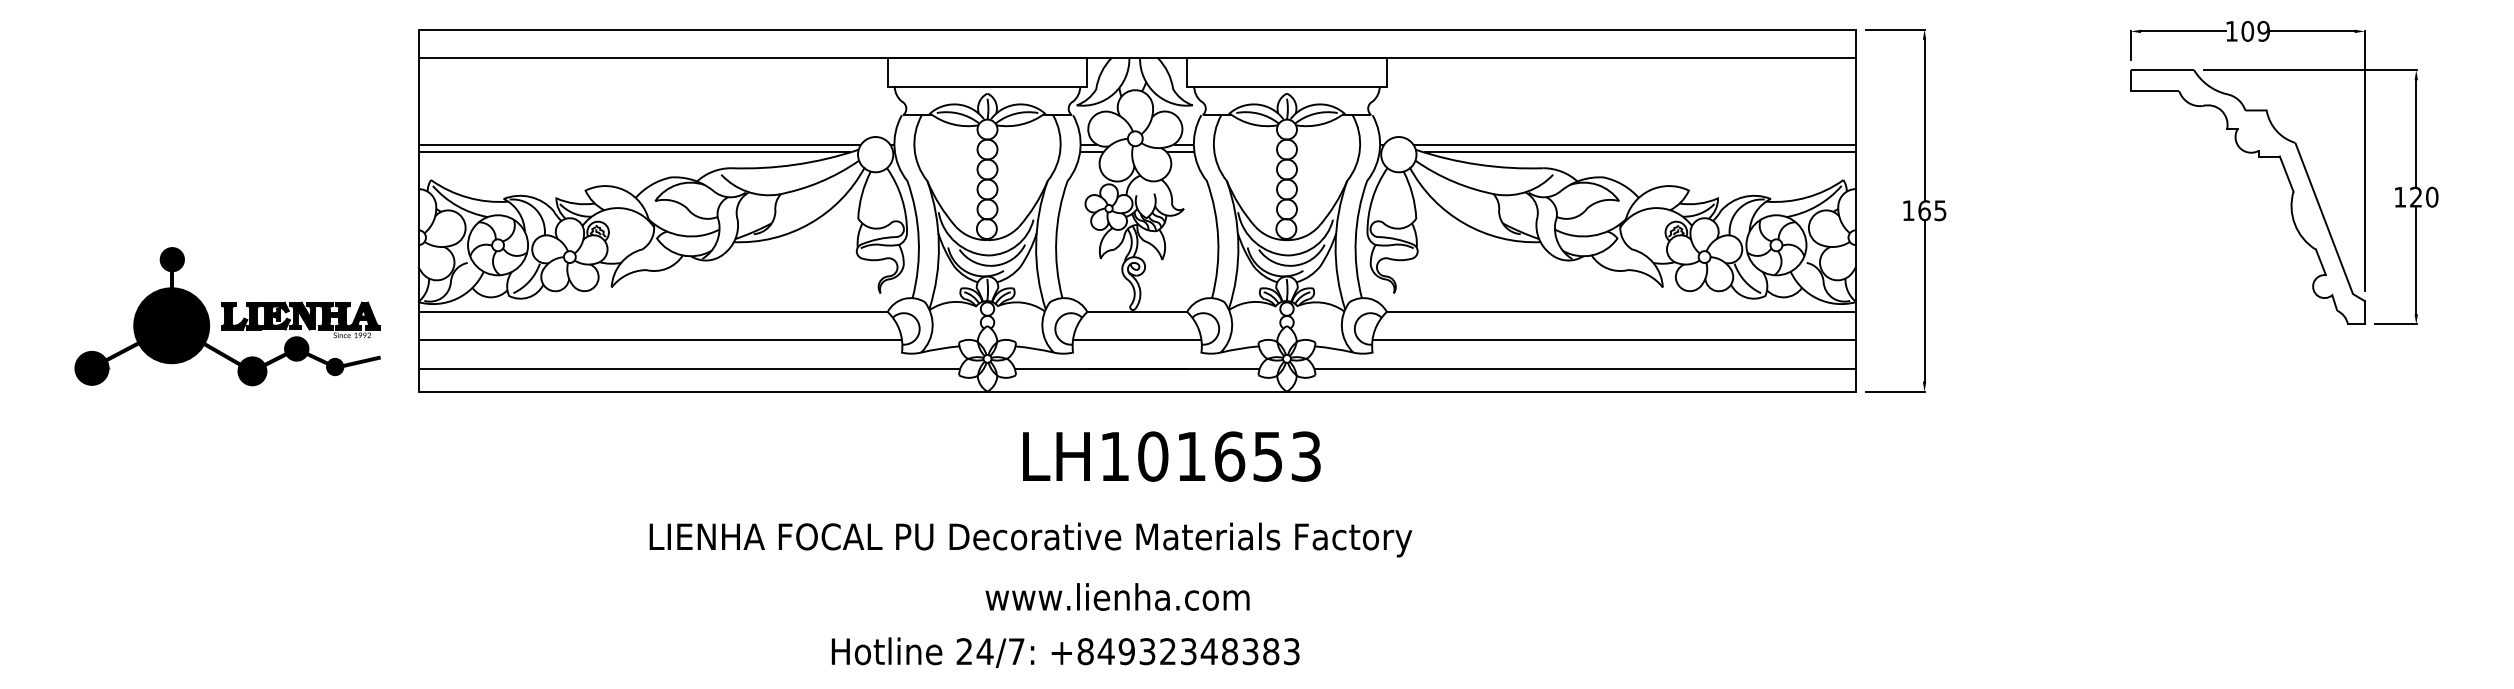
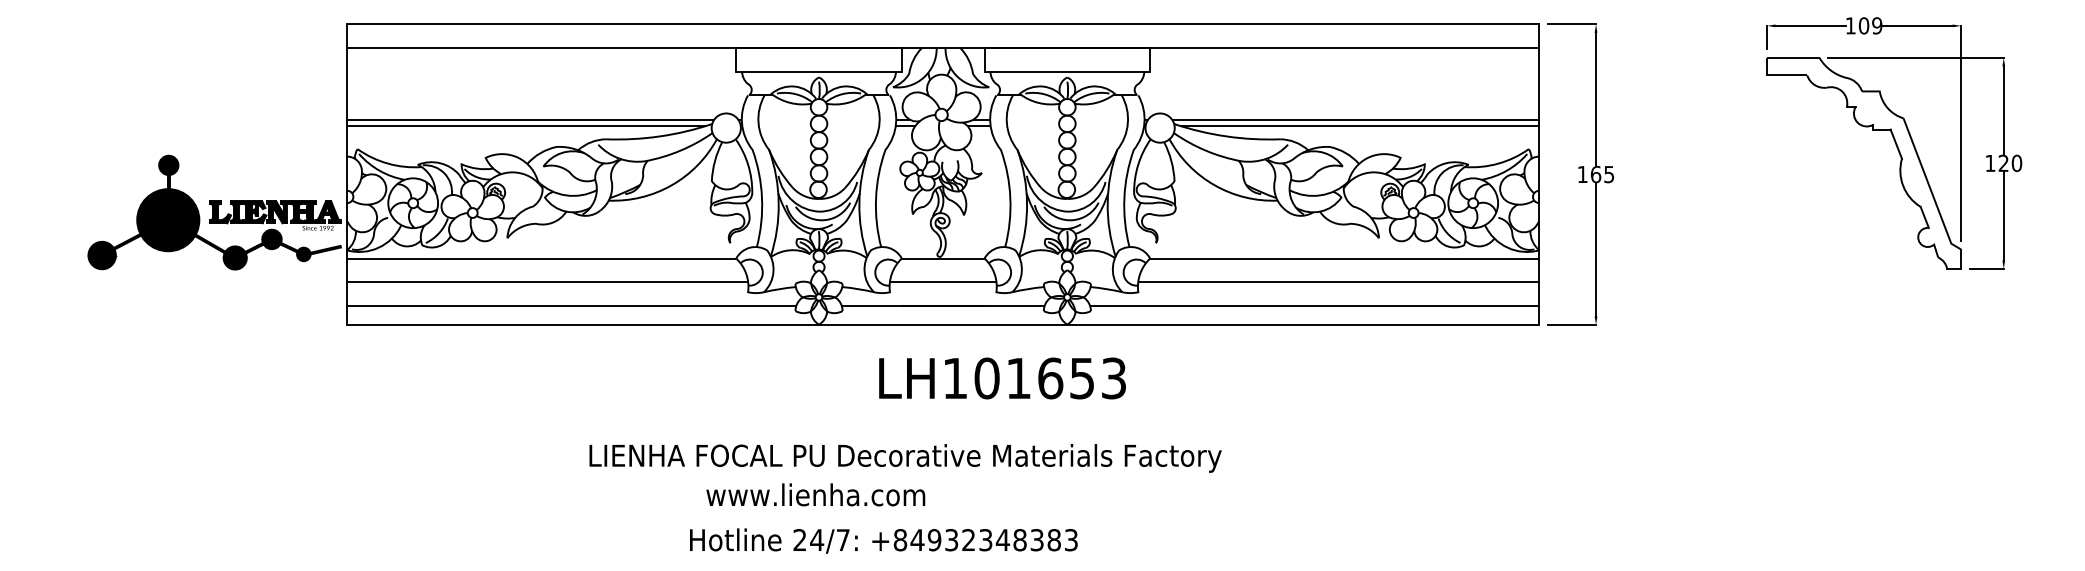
part: (227, 316) -> (214, 212), moved
text: (1171, 456) -> (1002, 378), moved
text: (1030, 539) -> (905, 457), moved
text: (1117, 596) -> (815, 494), moved

